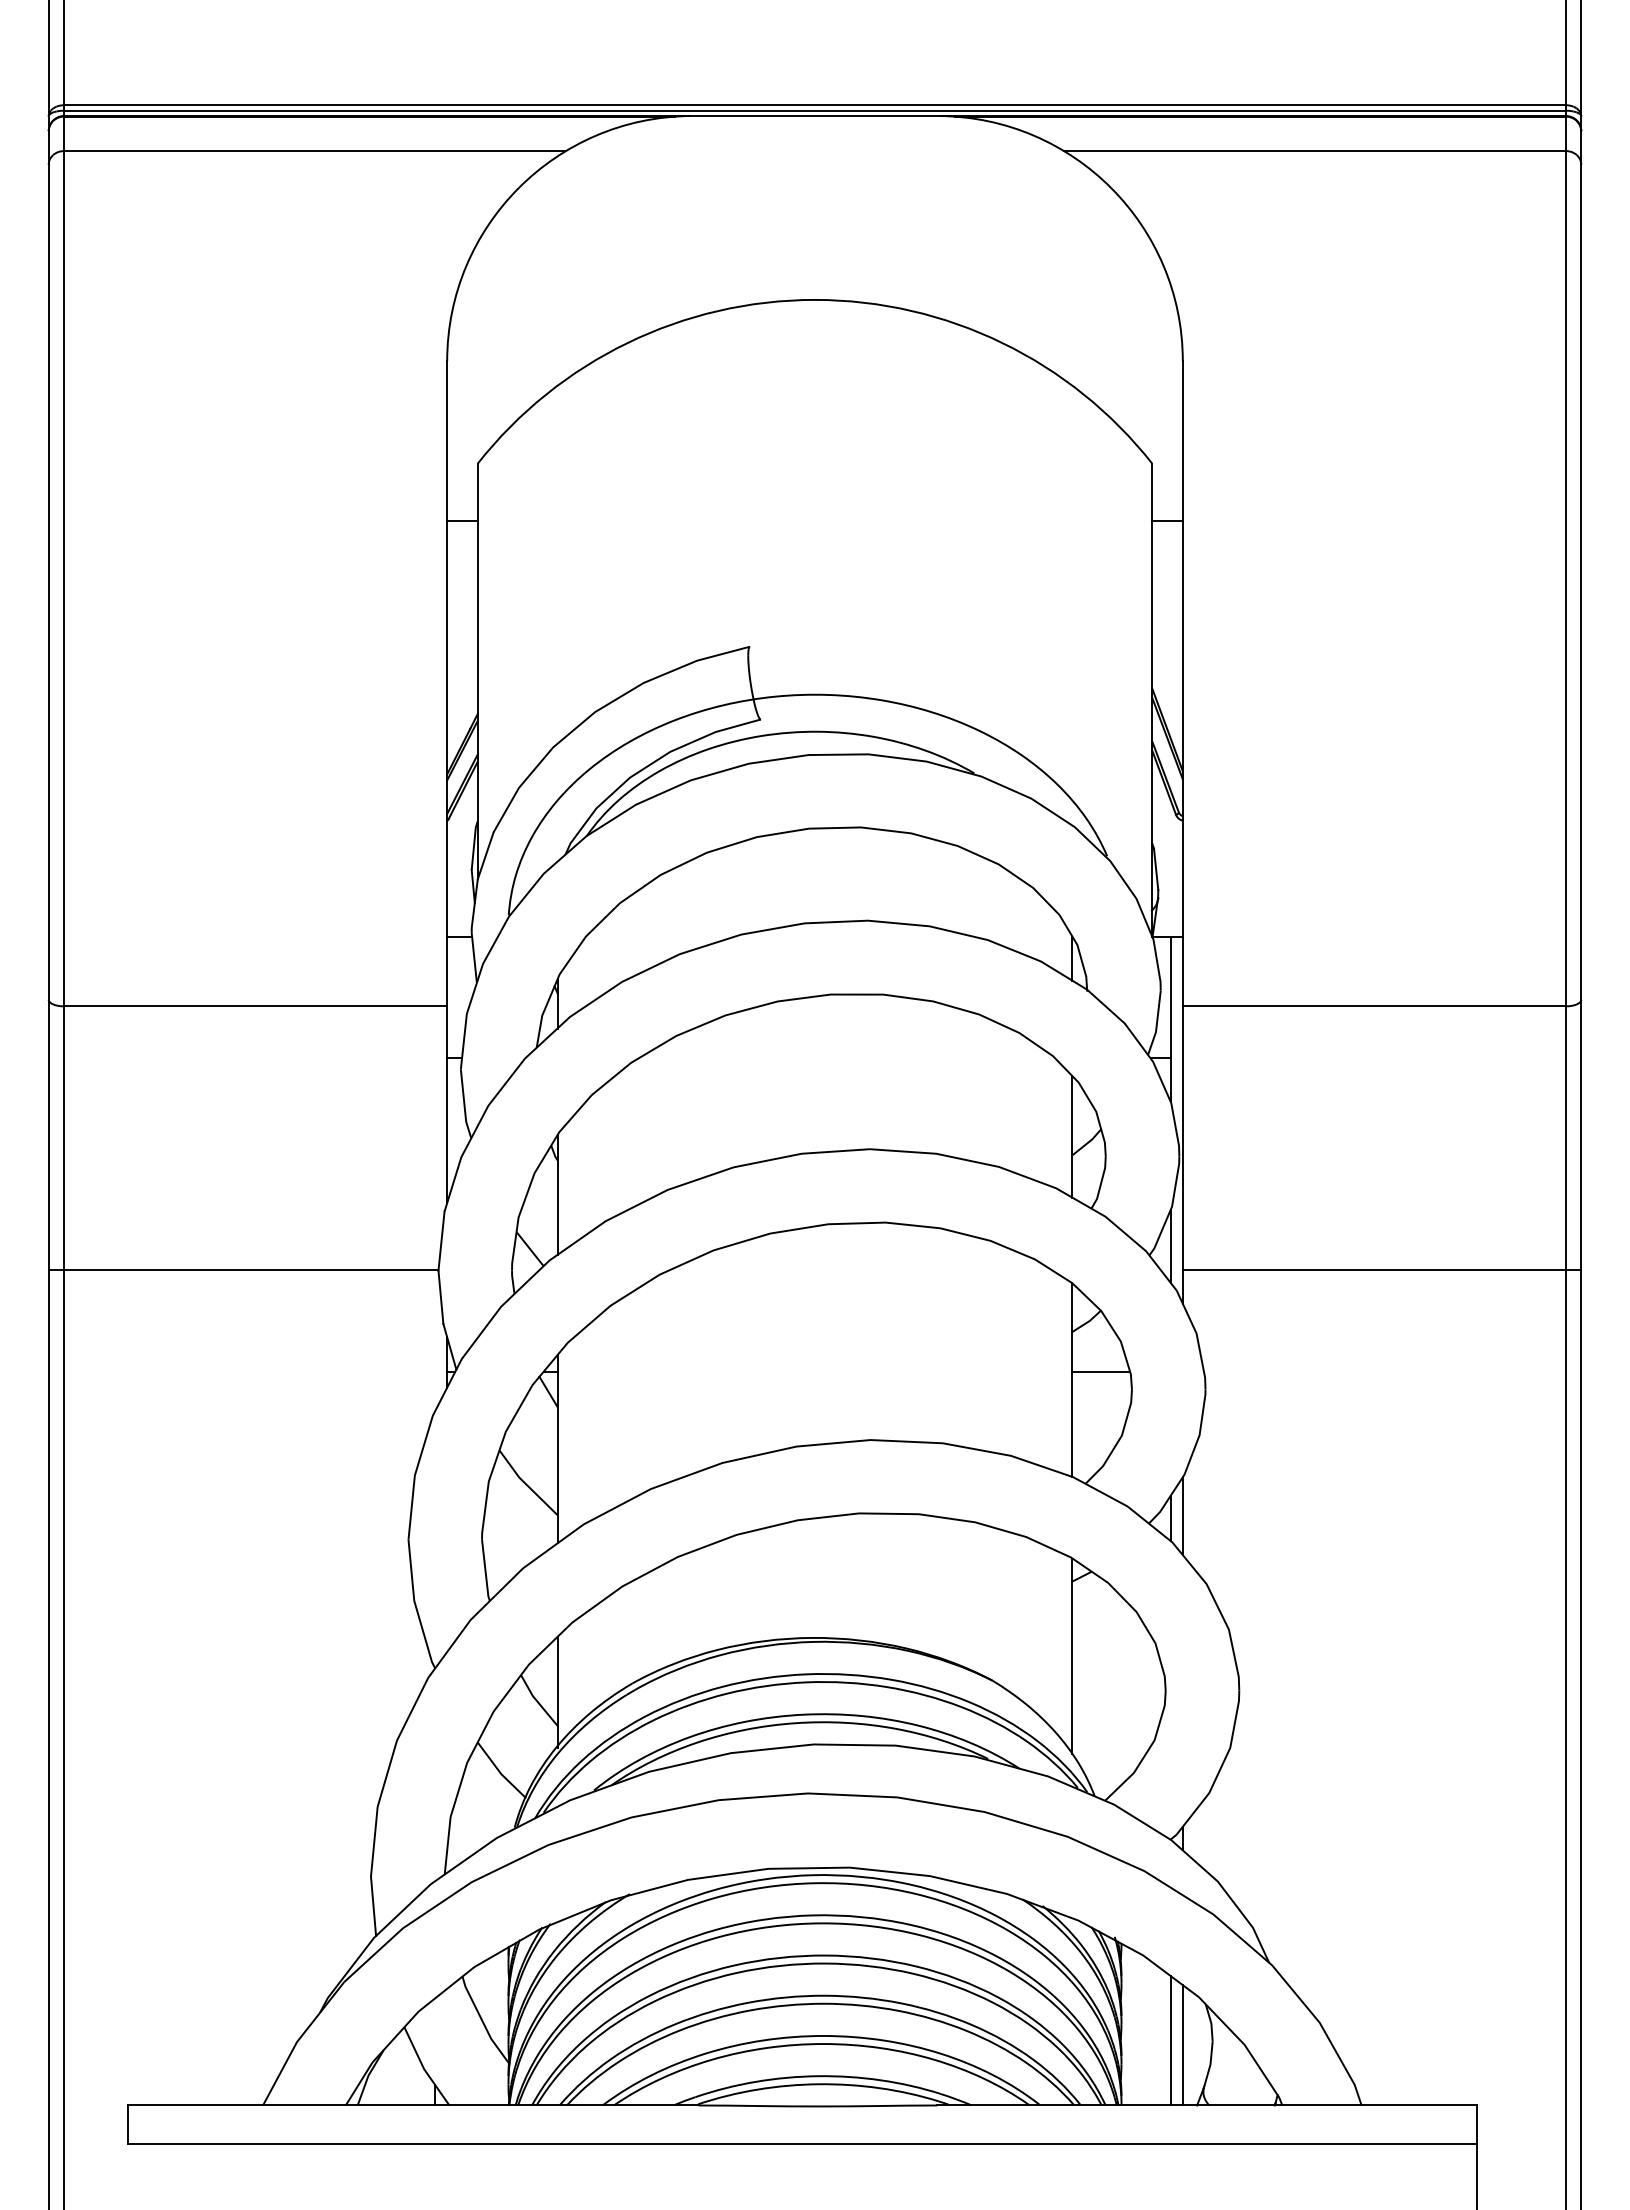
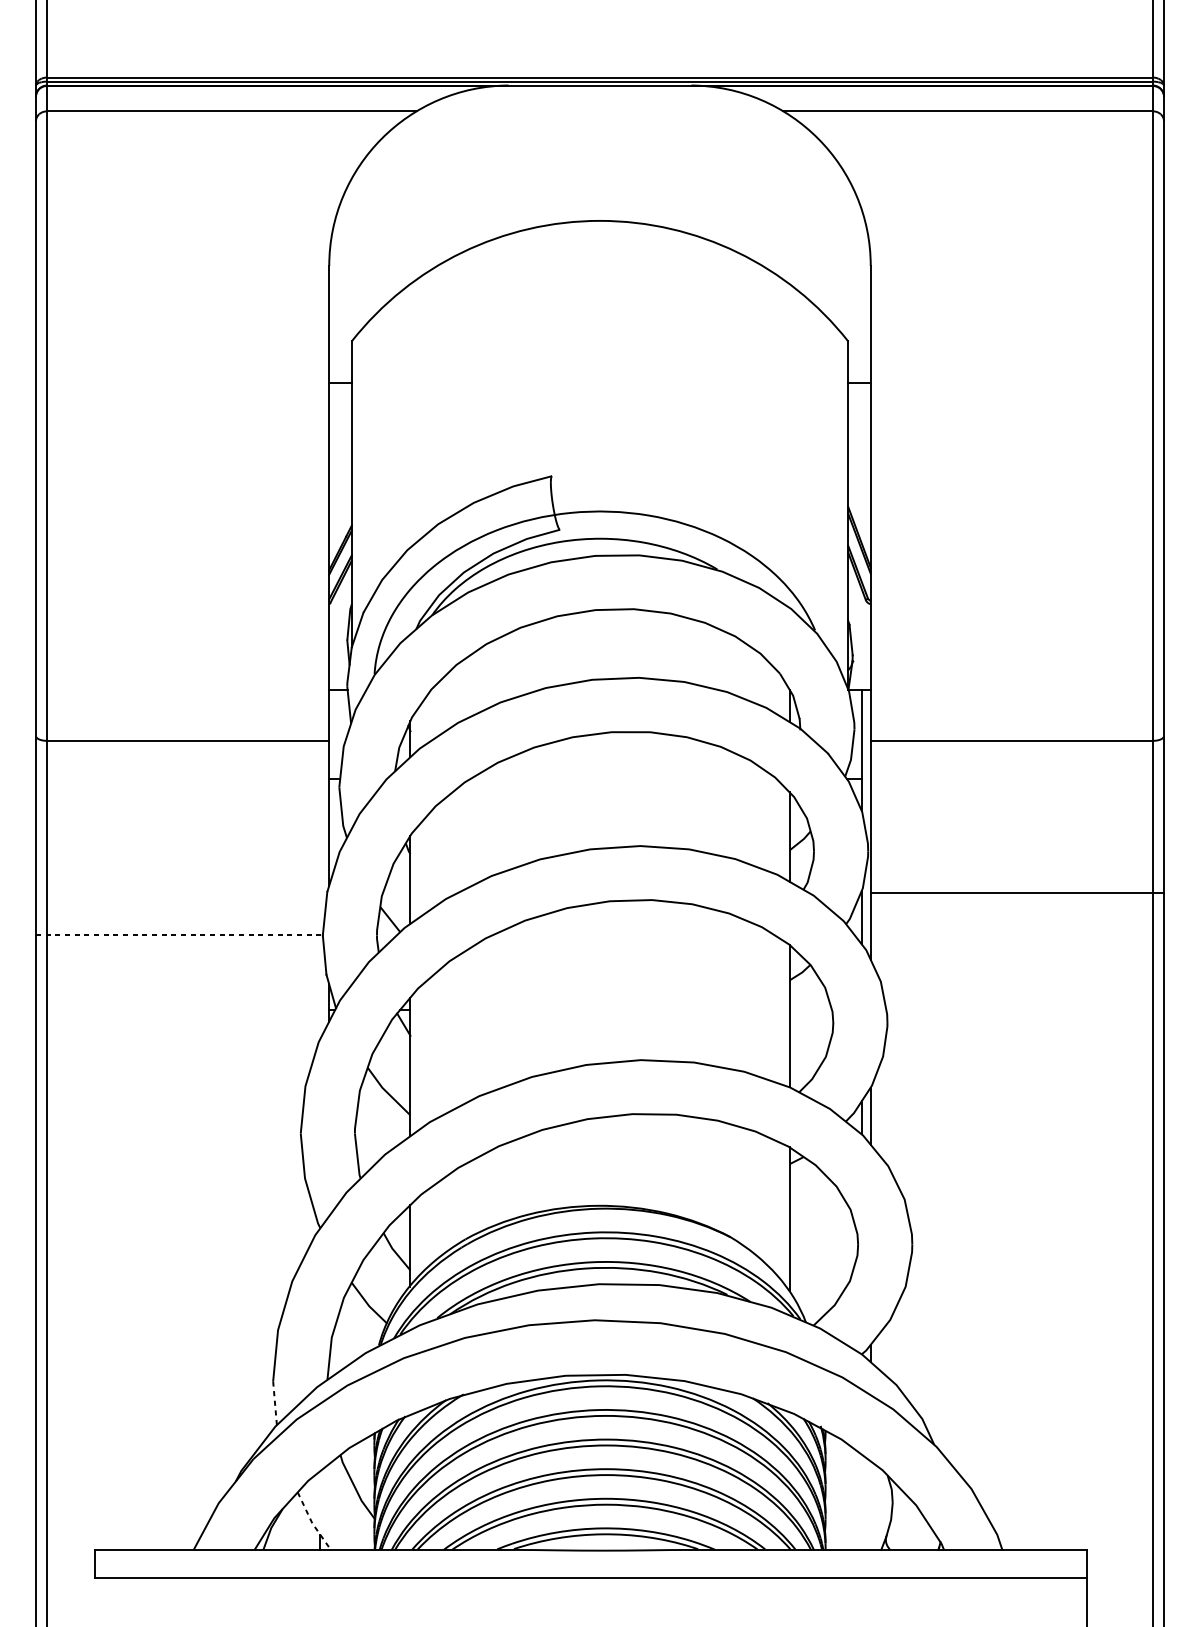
line: (243, 1270) -> (179, 935), solid -> dashed
line: (1381, 1270) -> (1017, 892), moved
line: (1101, 1371) -> (810, 1009), removed
line: (373, 1906) -> (275, 1403), solid -> dashed
line: (1170, 2040) -> (861, 1502), removed
line: (1182, 2045) -> (870, 1505), removed
line: (424, 2069) -> (312, 1523), solid -> dashed

